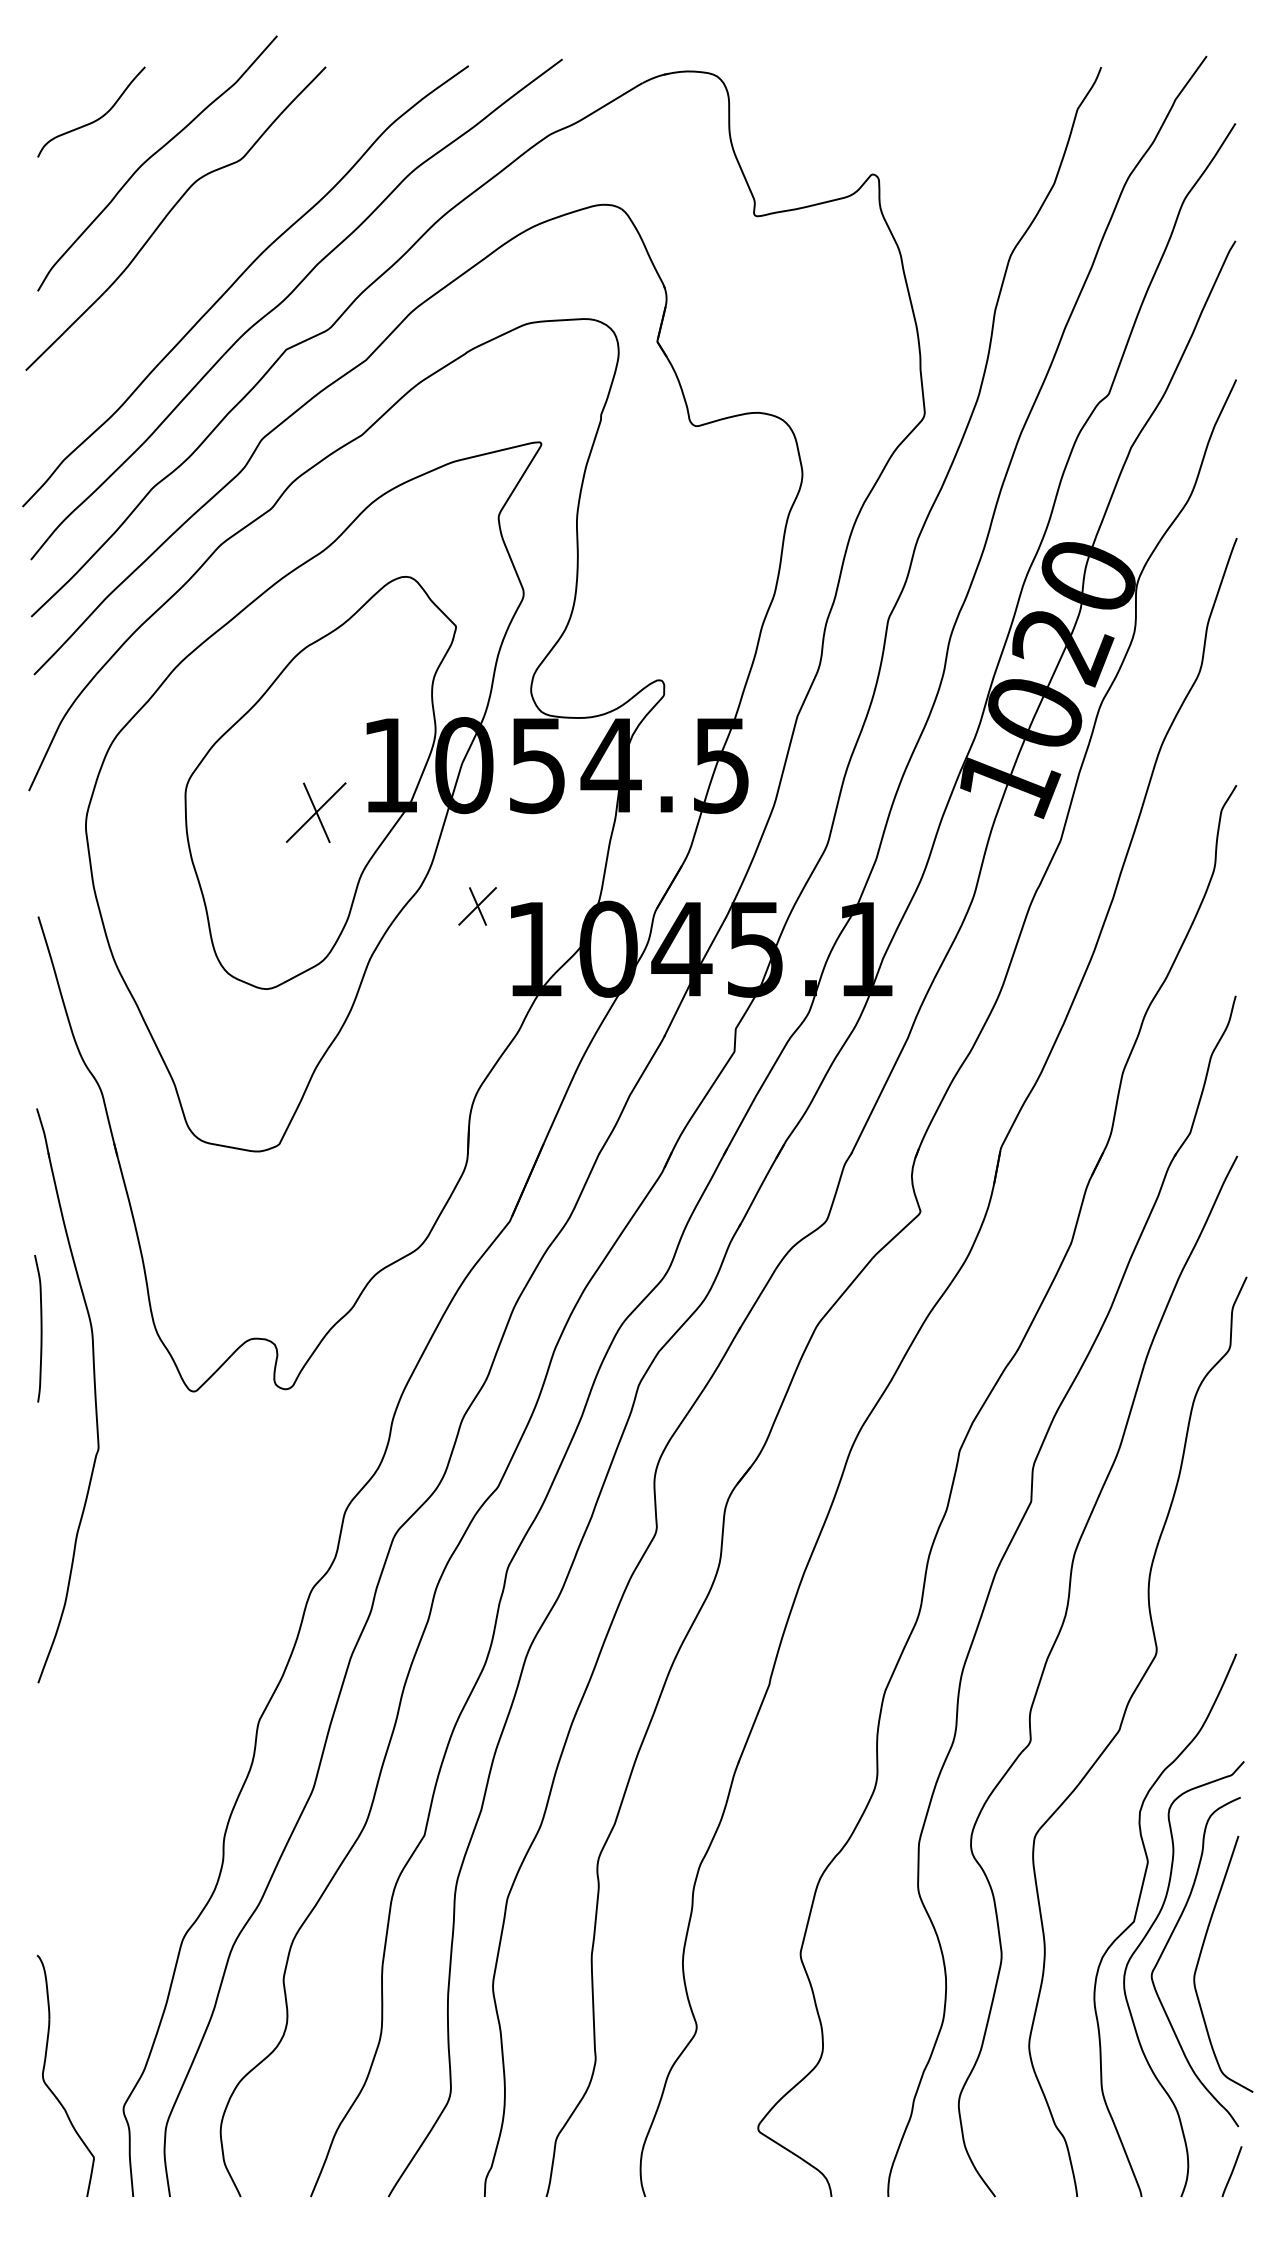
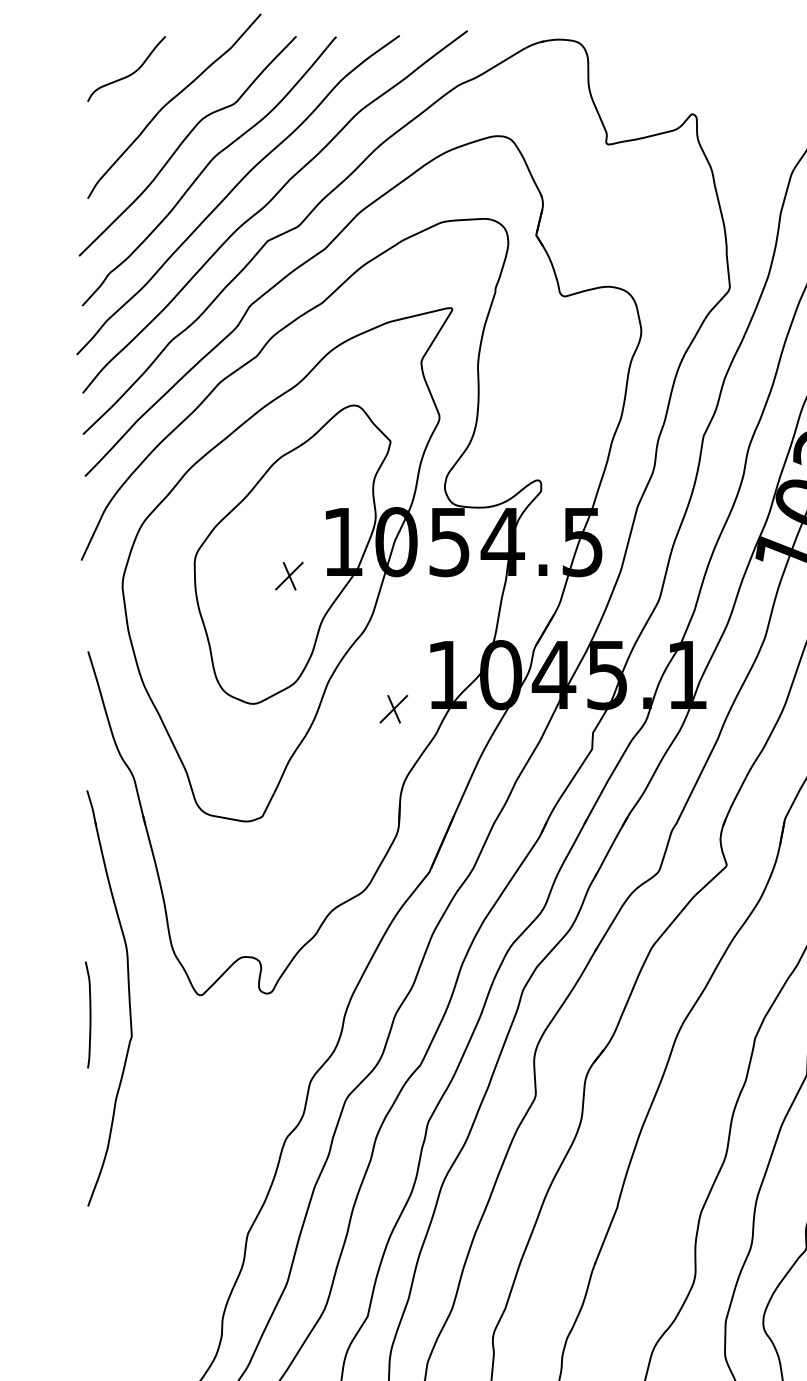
curve: (199, 251) -> (204, 169), added
part: (316, 812) -> (289, 576), size x0.62
part: (477, 906) -> (393, 709), moved
curve: (40, 1328) -> (89, 1014), moved

